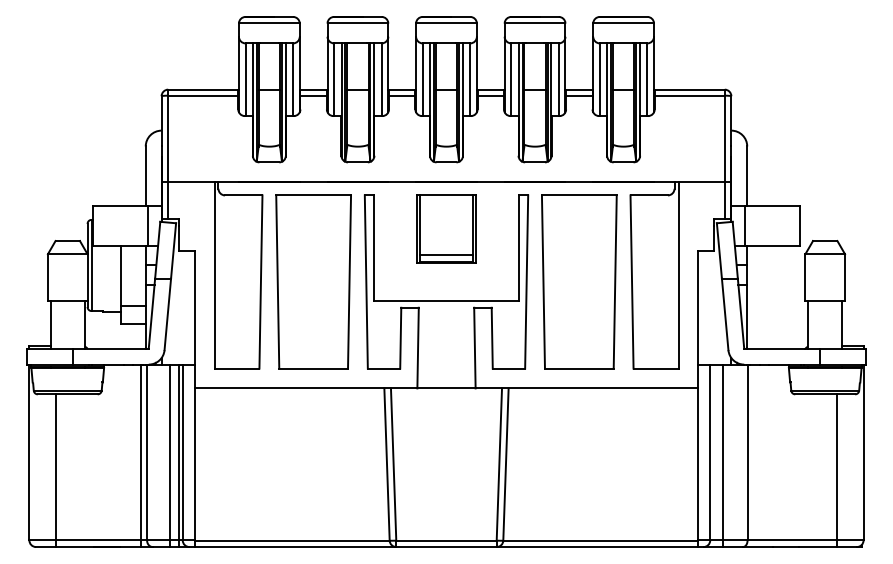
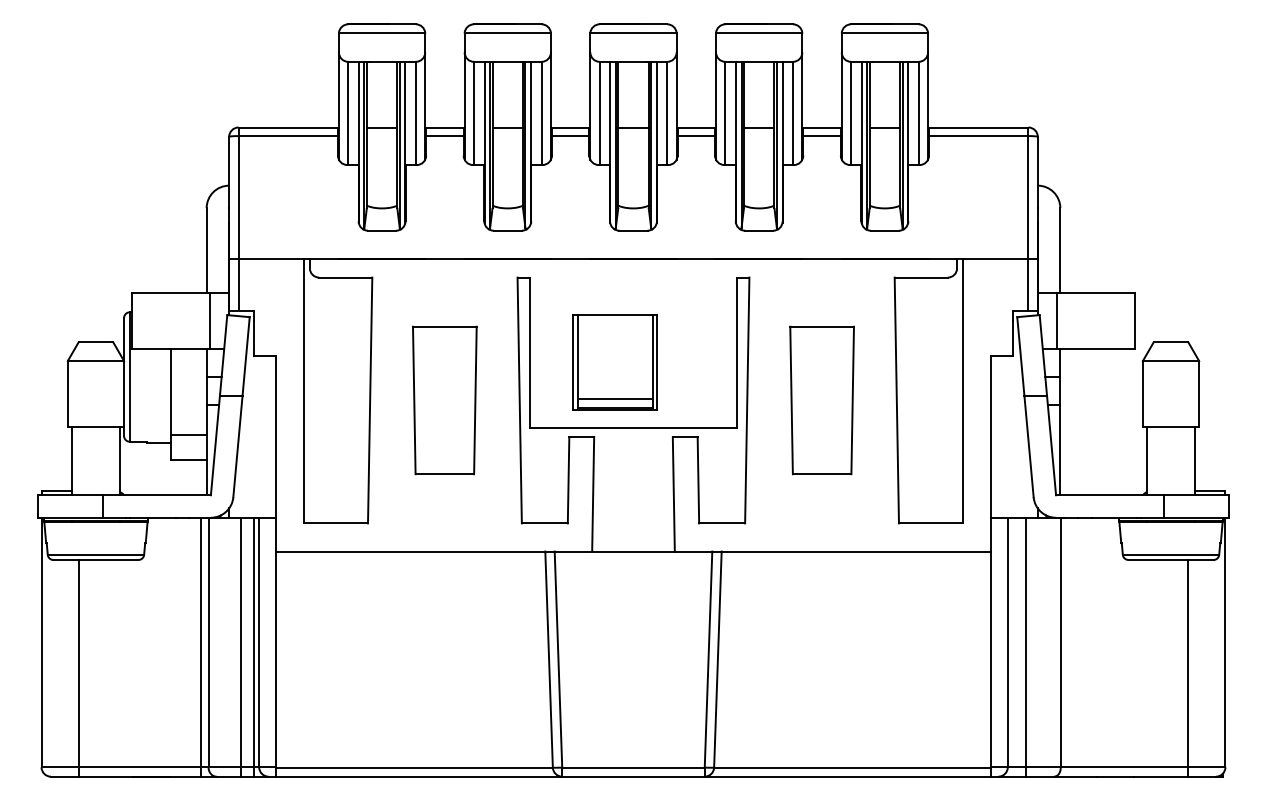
part: (446, 228) -> (615, 361), moved
part: (313, 281) -> (444, 399), size x0.6
part: (579, 281) -> (822, 399), size x0.6

